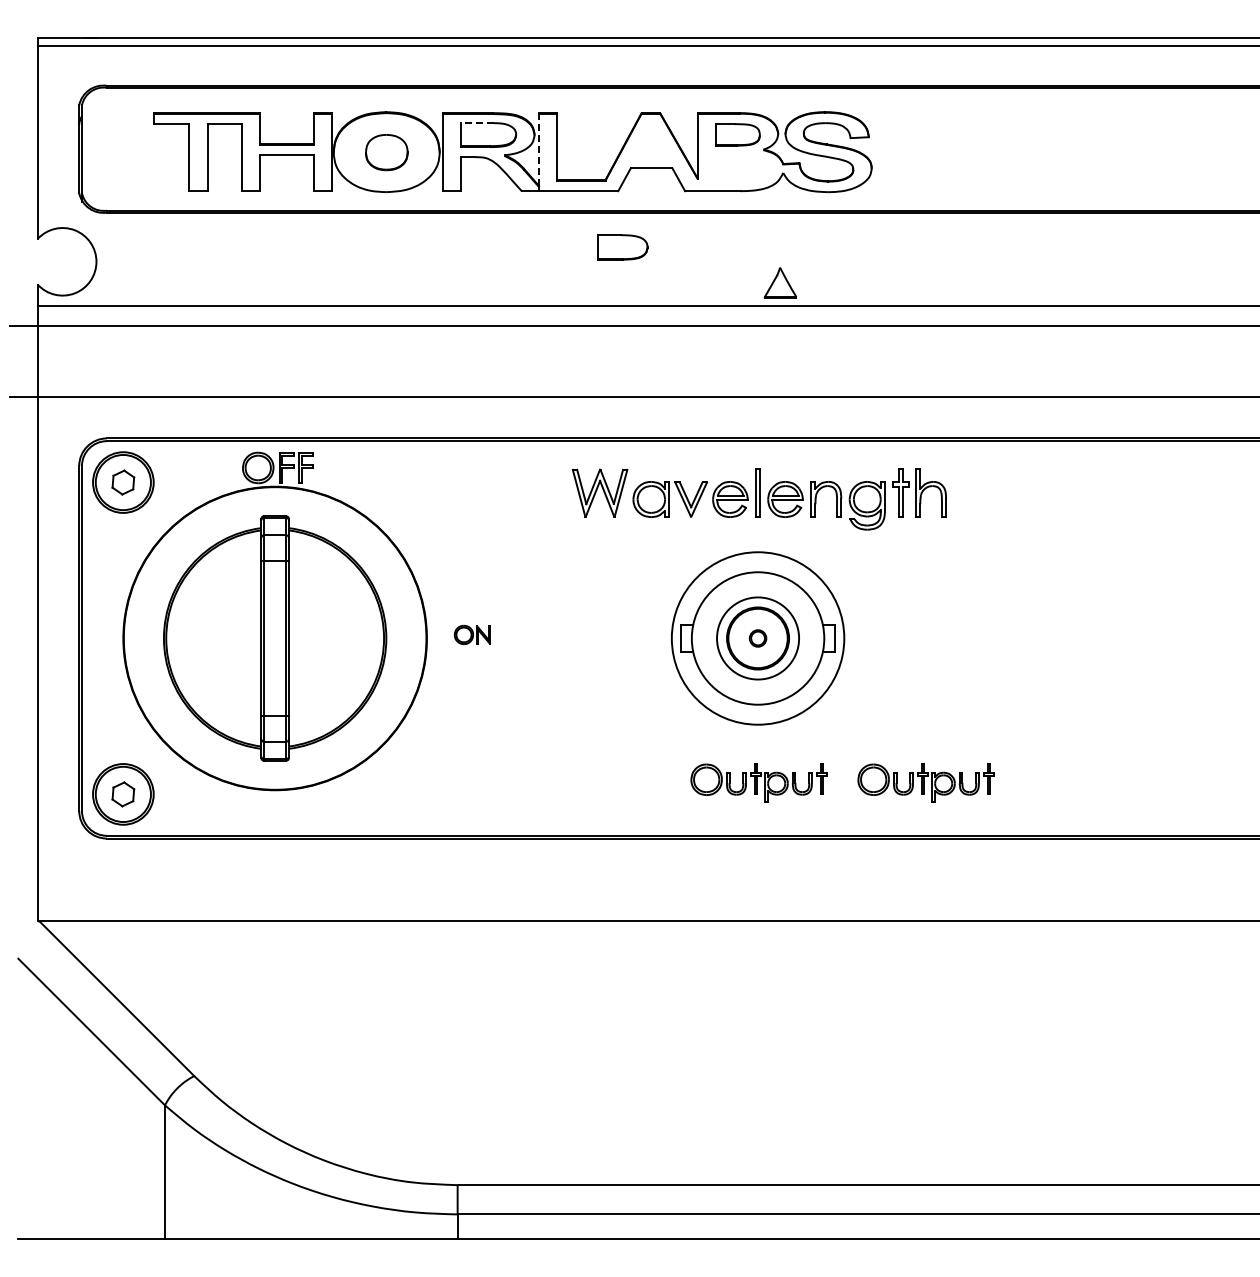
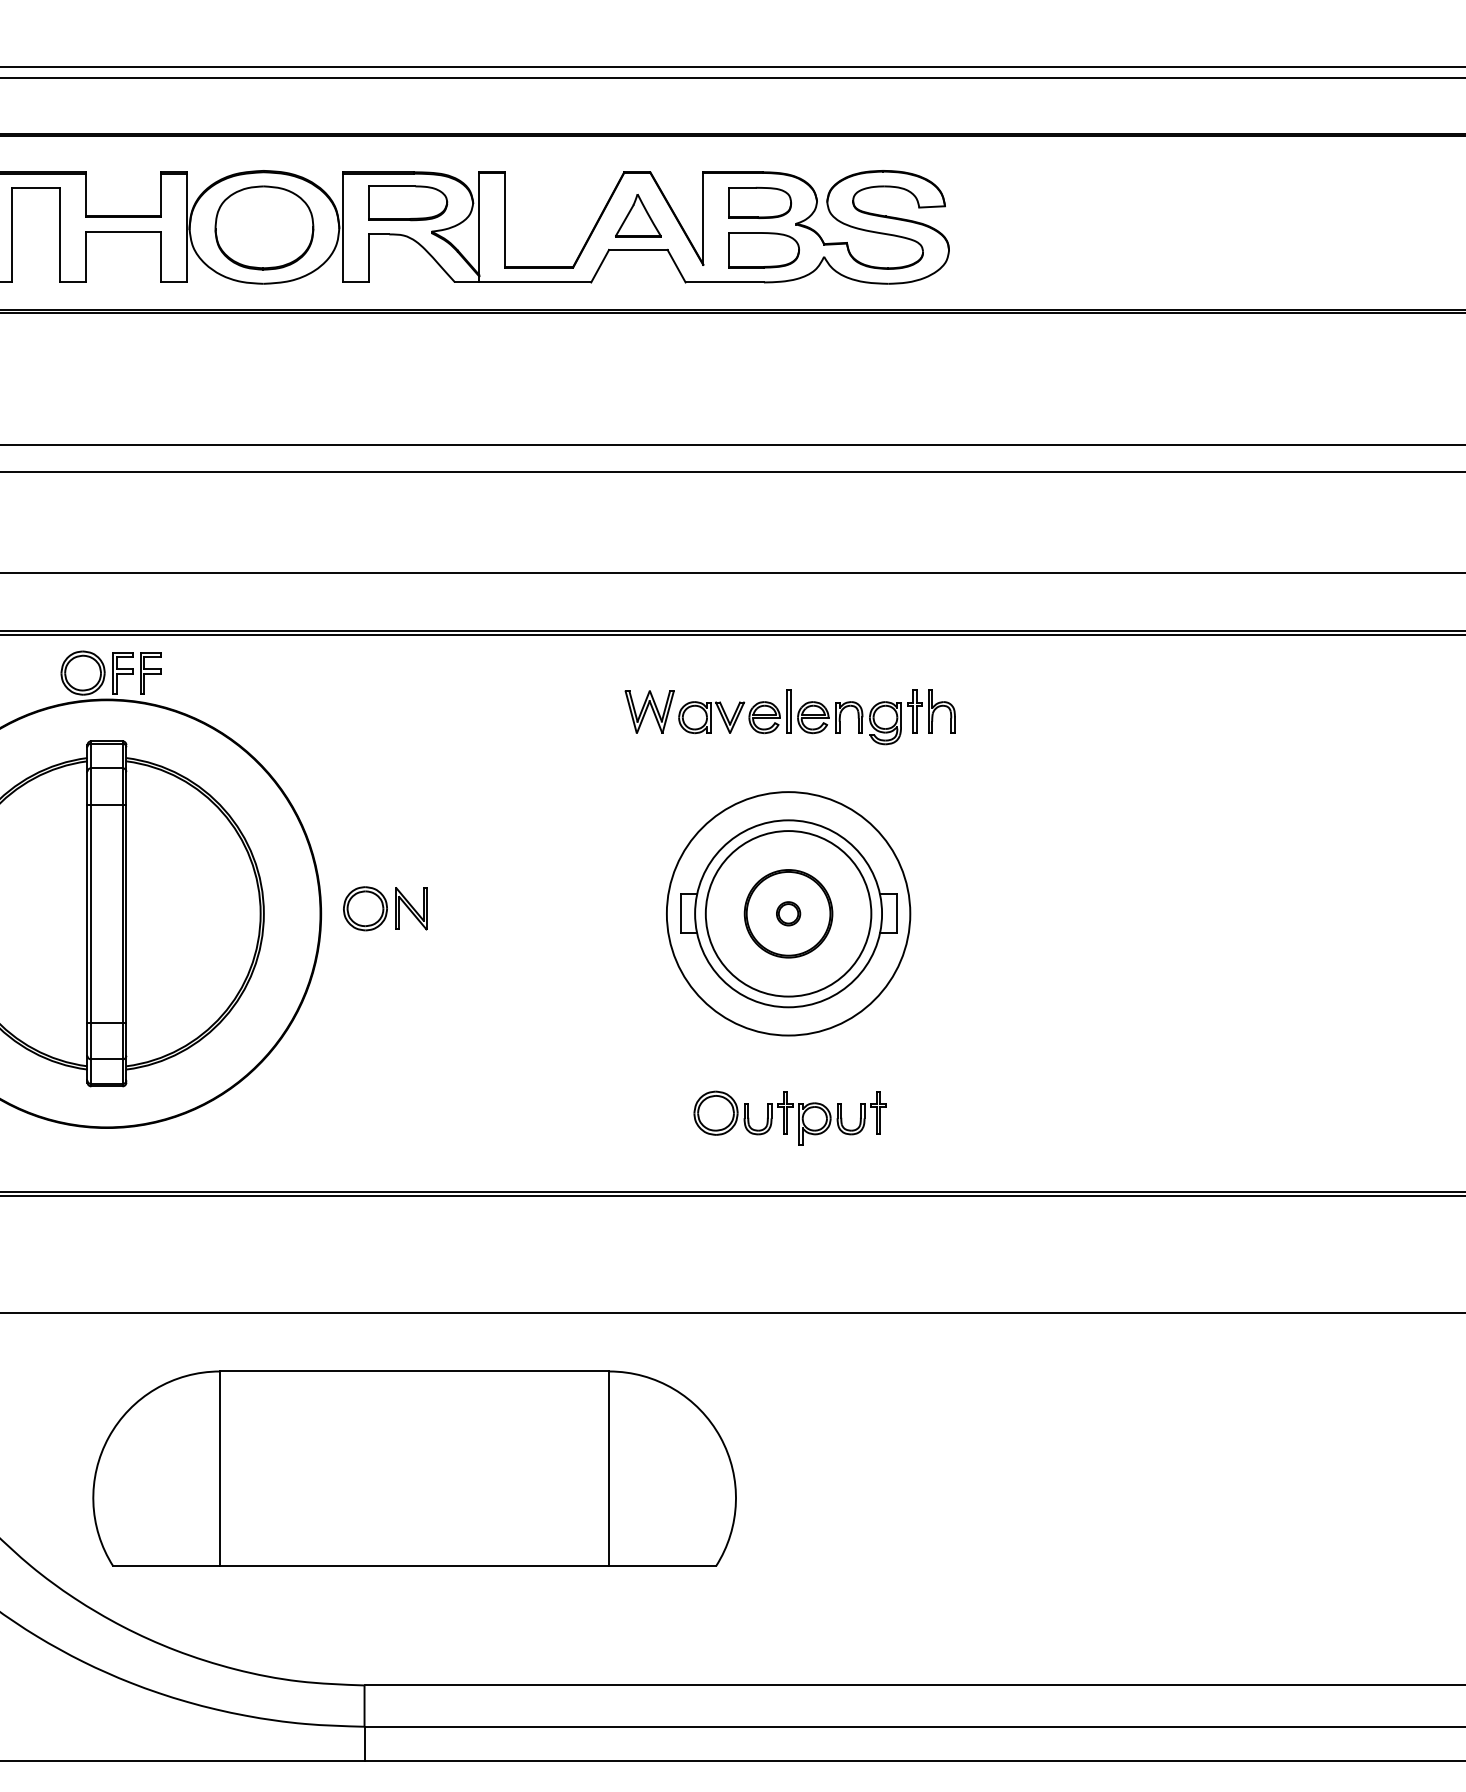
line: (476, 123) -> (391, 186), dashed -> solid
line: (539, 149) -> (480, 223), dashed -> solid
part: (386, 152) -> (264, 227), size x1.67
part: (622, 247) -> (763, 250), moved
part: (779, 282) -> (636, 215), moved
part: (758, 499) -> (789, 717), size x0.62
part: (472, 634) -> (385, 908), size x1.67
circle: (757, 638) -> (787, 913), size x1.43
part: (925, 782) -> (1024, 1117), removed
part: (492, 1031) -> (413, 1468), added

